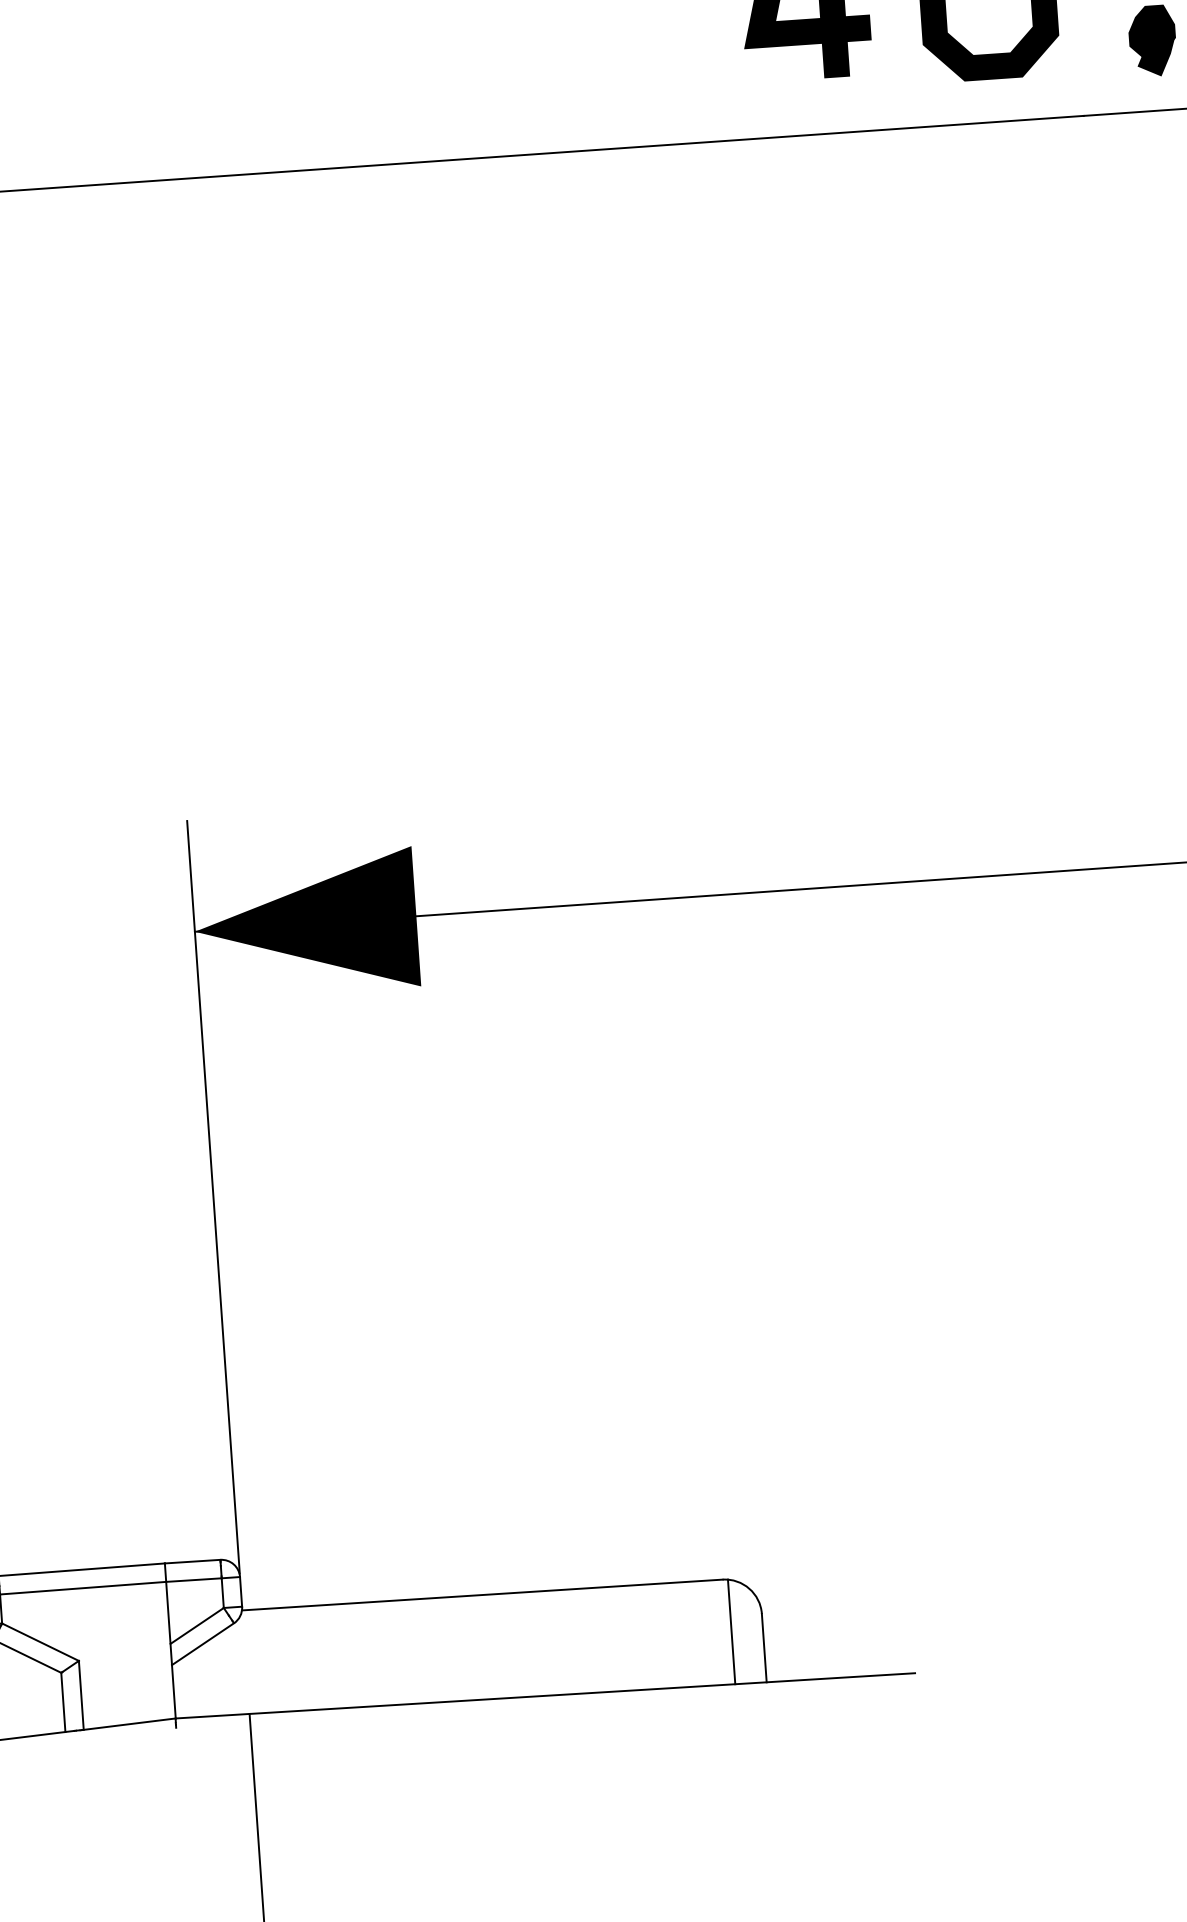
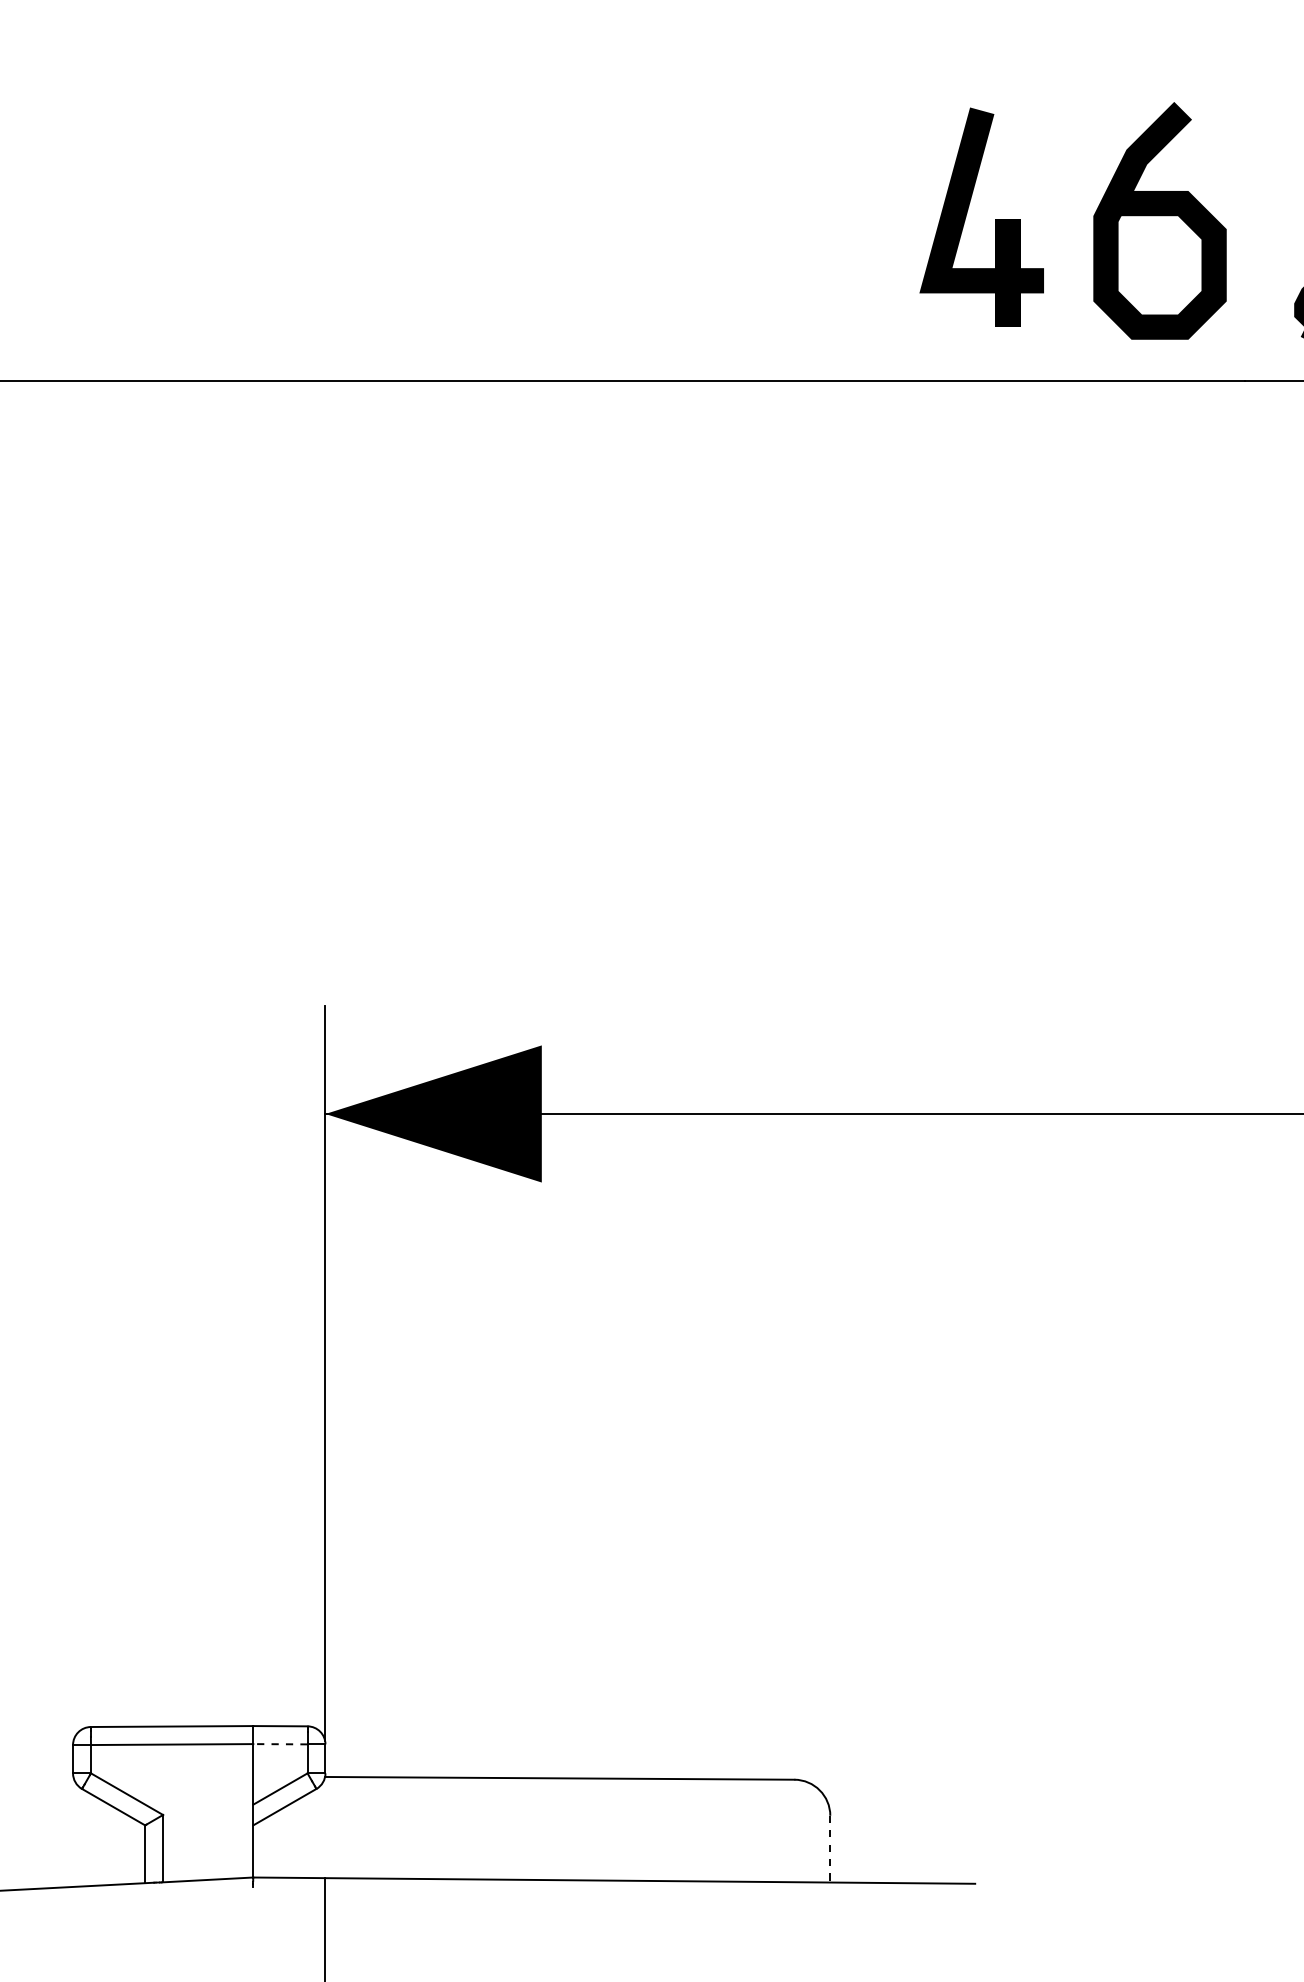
line: (192, 1580) -> (279, 1744), solid -> dashed
line: (731, 1632) -> (799, 1831), removed
line: (764, 1648) -> (830, 1849), solid -> dashed

